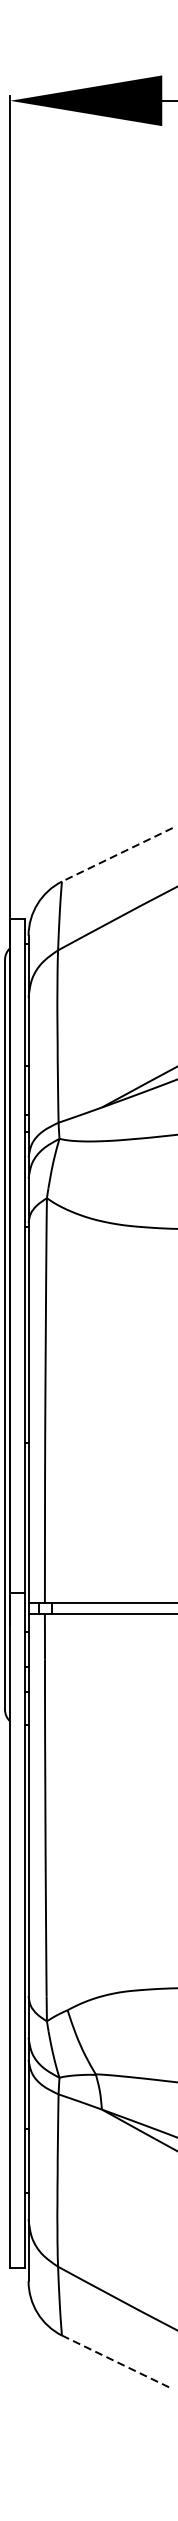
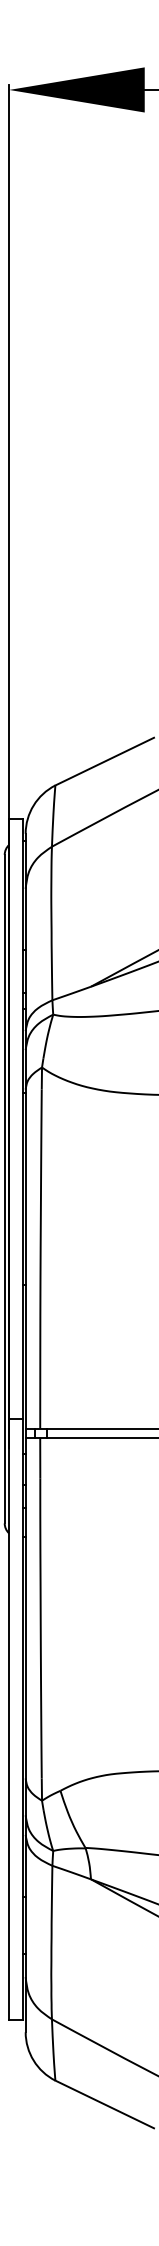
line: (117, 854) -> (104, 761), dashed -> solid
line: (117, 2362) -> (104, 2104), dashed -> solid

